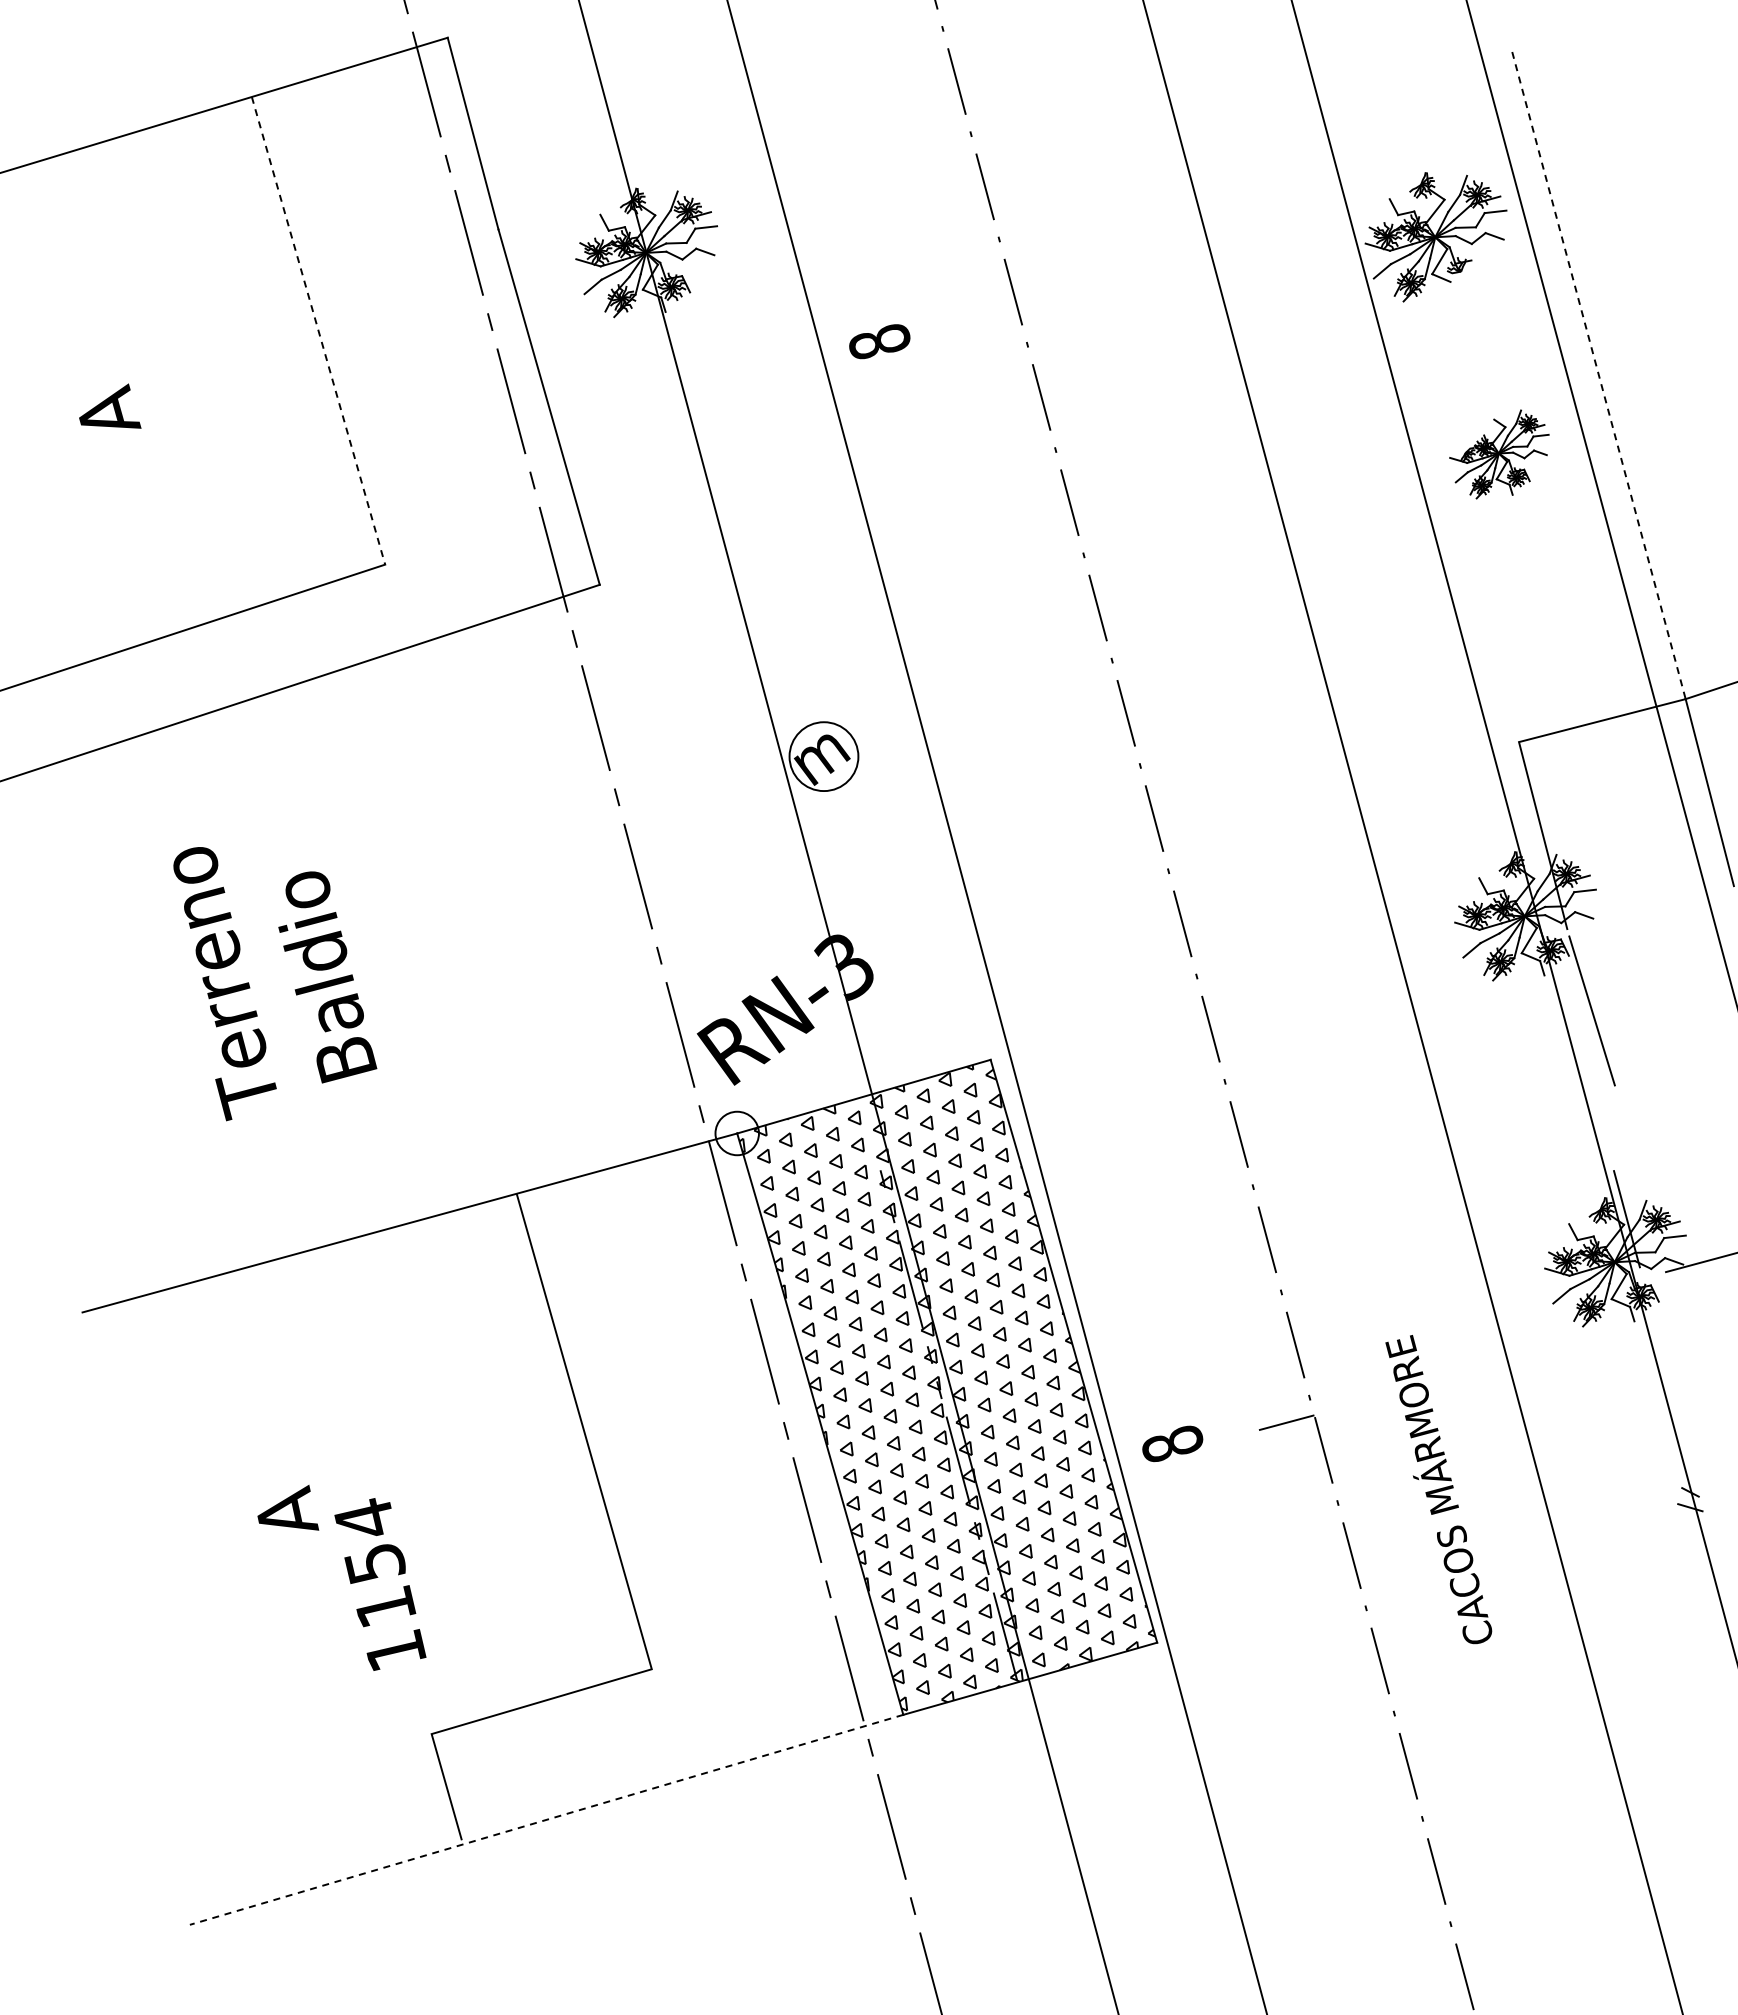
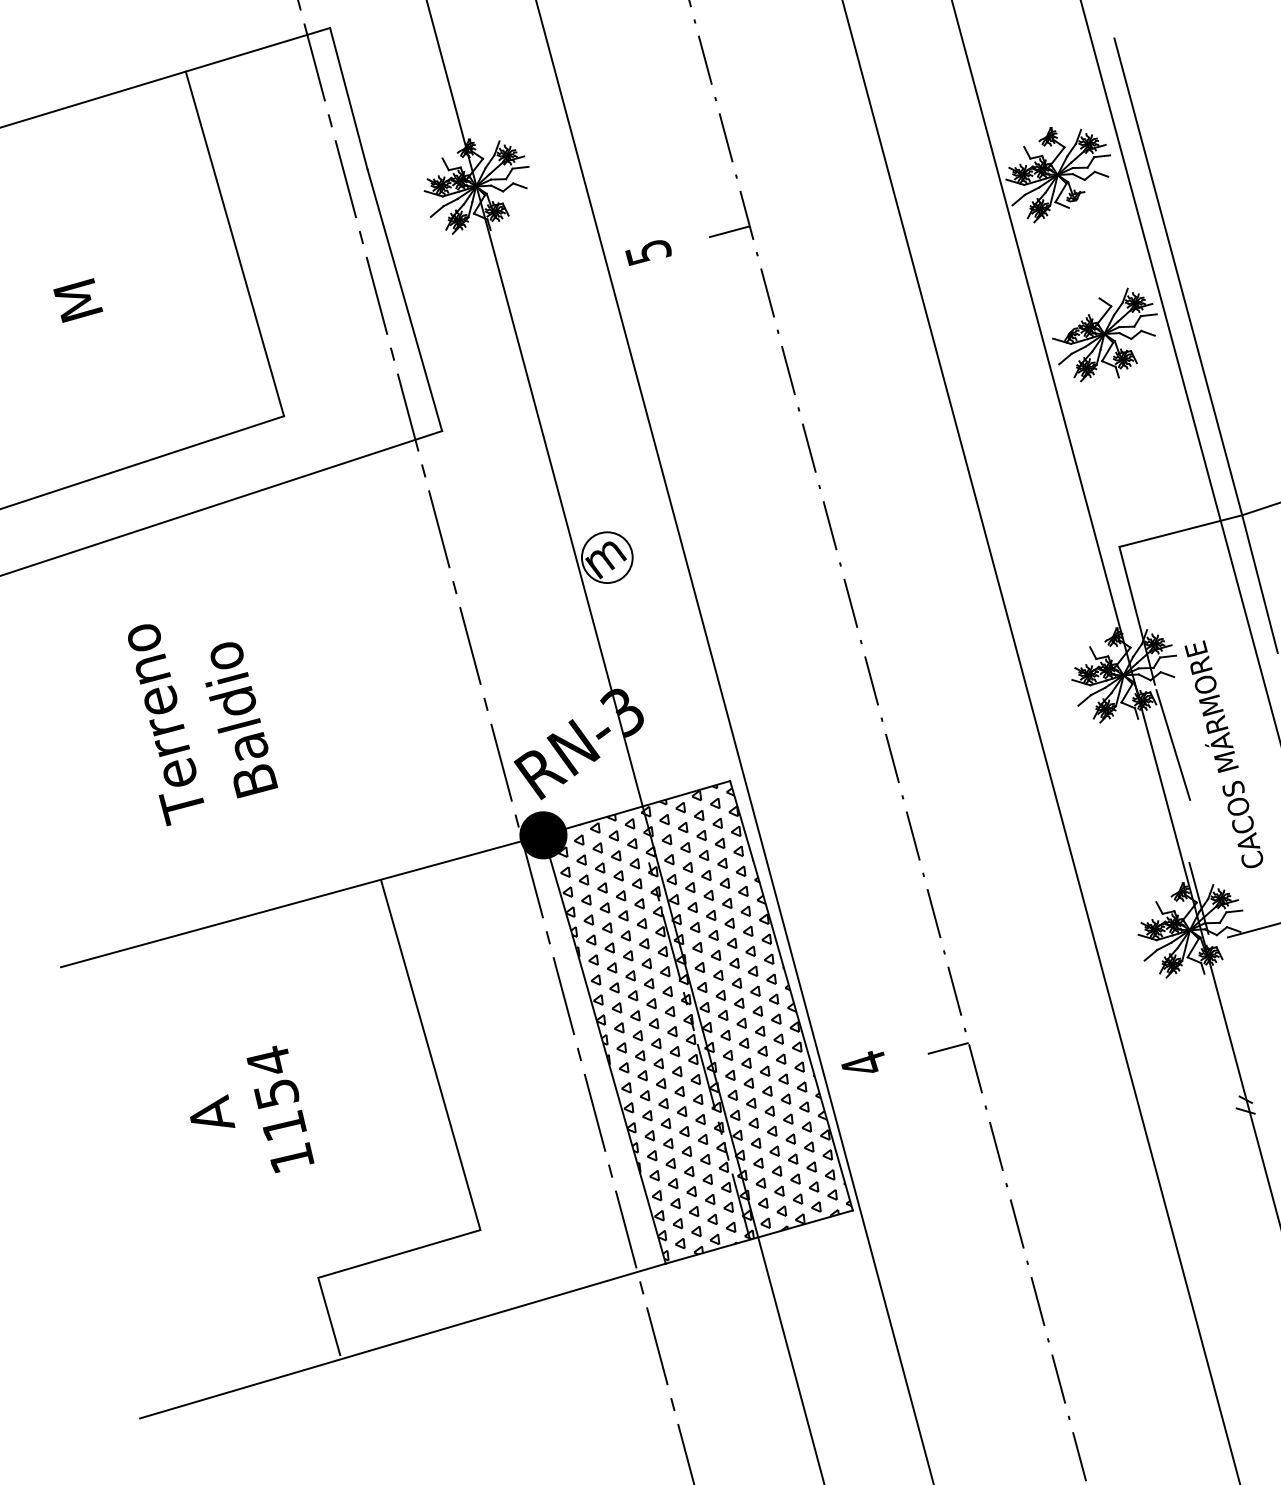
line: (989, 313) -> (729, 231), added
line: (318, 331) -> (234, 244), dashed -> solid
text: (879, 342) -> (648, 252), 8 -> 5
line: (1598, 375) -> (1177, 276), dashed -> solid
text: (106, 407) -> (78, 300), A -> M
part: (1499, 454) -> (1105, 335), size x1.43
fill: (736, 1133) -> (542, 835), added
fill: (737, 1133) -> (543, 835), added
text: (1172, 1443) -> (864, 1063), 8 -> 4
text: (1438, 1489) -> (1223, 754), moved
text: (380, 1584) -> (280, 1109), moved
line: (546, 1819) -> (402, 1340), dashed -> solid

